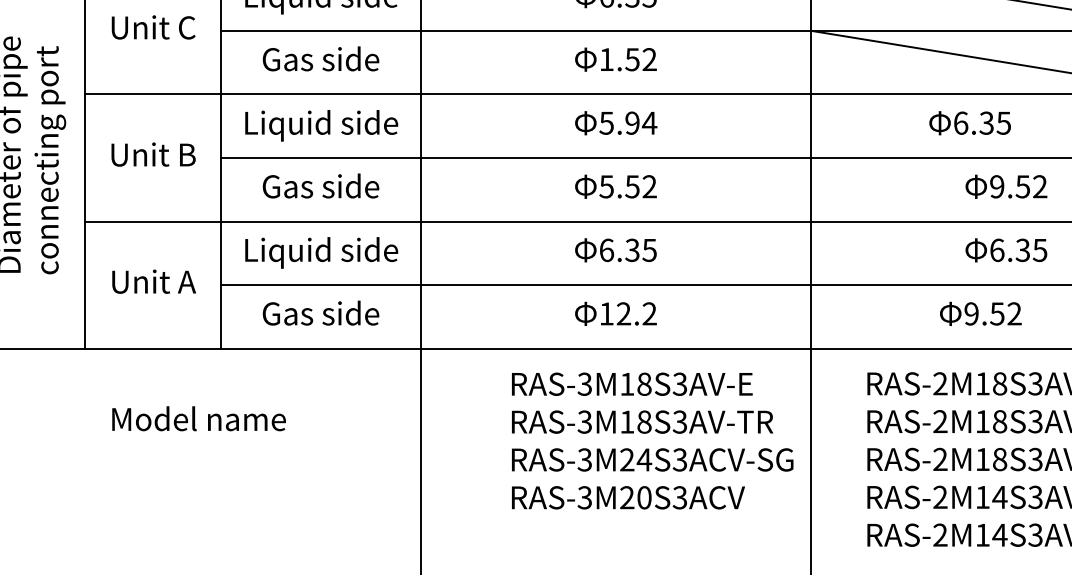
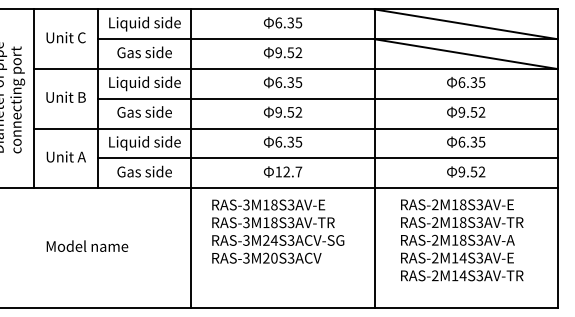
text: (606, 59) -> (278, 52), 1.52 -> 9.52
text: (627, 123) -> (288, 82), 5.94 -> 6.35
text: (970, 123) -> (466, 82), moved
text: (606, 184) -> (278, 111), 5.52 -> 9.52
text: (648, 312) -> (298, 171), 12.2 -> 12.7
text: (981, 312) -> (466, 171), moved
text: (199, 417) -> (87, 245), moved
text: (653, 440) -> (278, 231), moved

